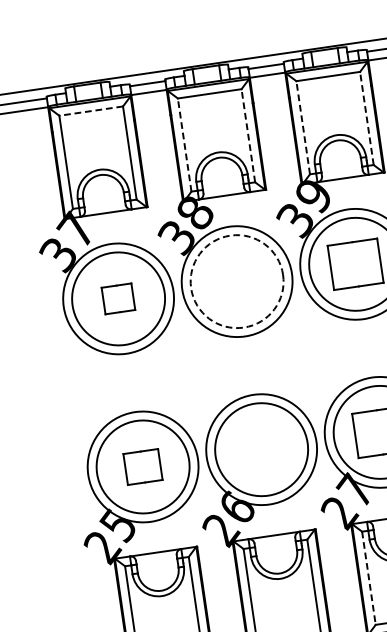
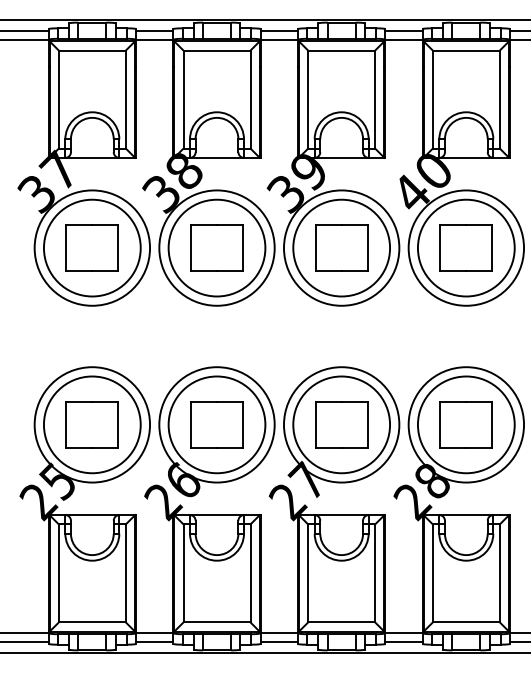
line: (90, 111) -> (91, 50), dashed -> solid
line: (367, 118) -> (375, 99), dashed -> solid
line: (303, 127) -> (308, 99), dashed -> solid
line: (248, 135) -> (250, 99), dashed -> solid
line: (184, 144) -> (183, 99), dashed -> solid
circle: (236, 281) -> (216, 247), dashed -> solid
part: (236, 281) -> (216, 247), added
part: (117, 298) -> (91, 247), size x1.67
part: (261, 449) -> (216, 424), added
part: (142, 466) -> (91, 424), size x1.43
line: (369, 578) -> (308, 573), dashed -> solid

